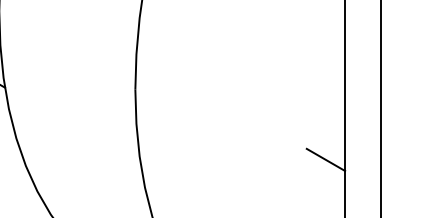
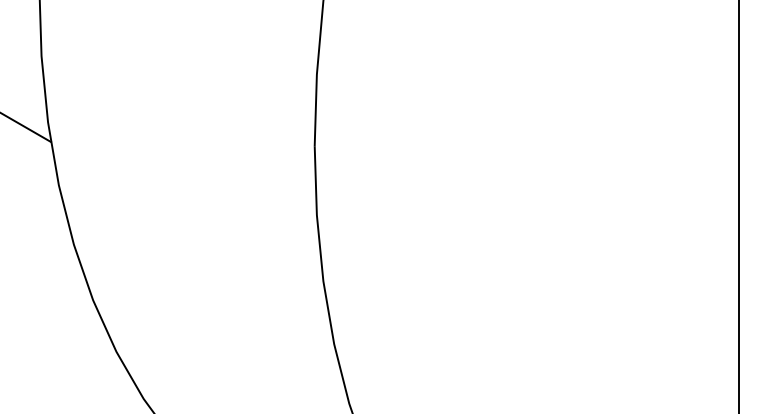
line: (325, 159) -> (699, 287), removed

